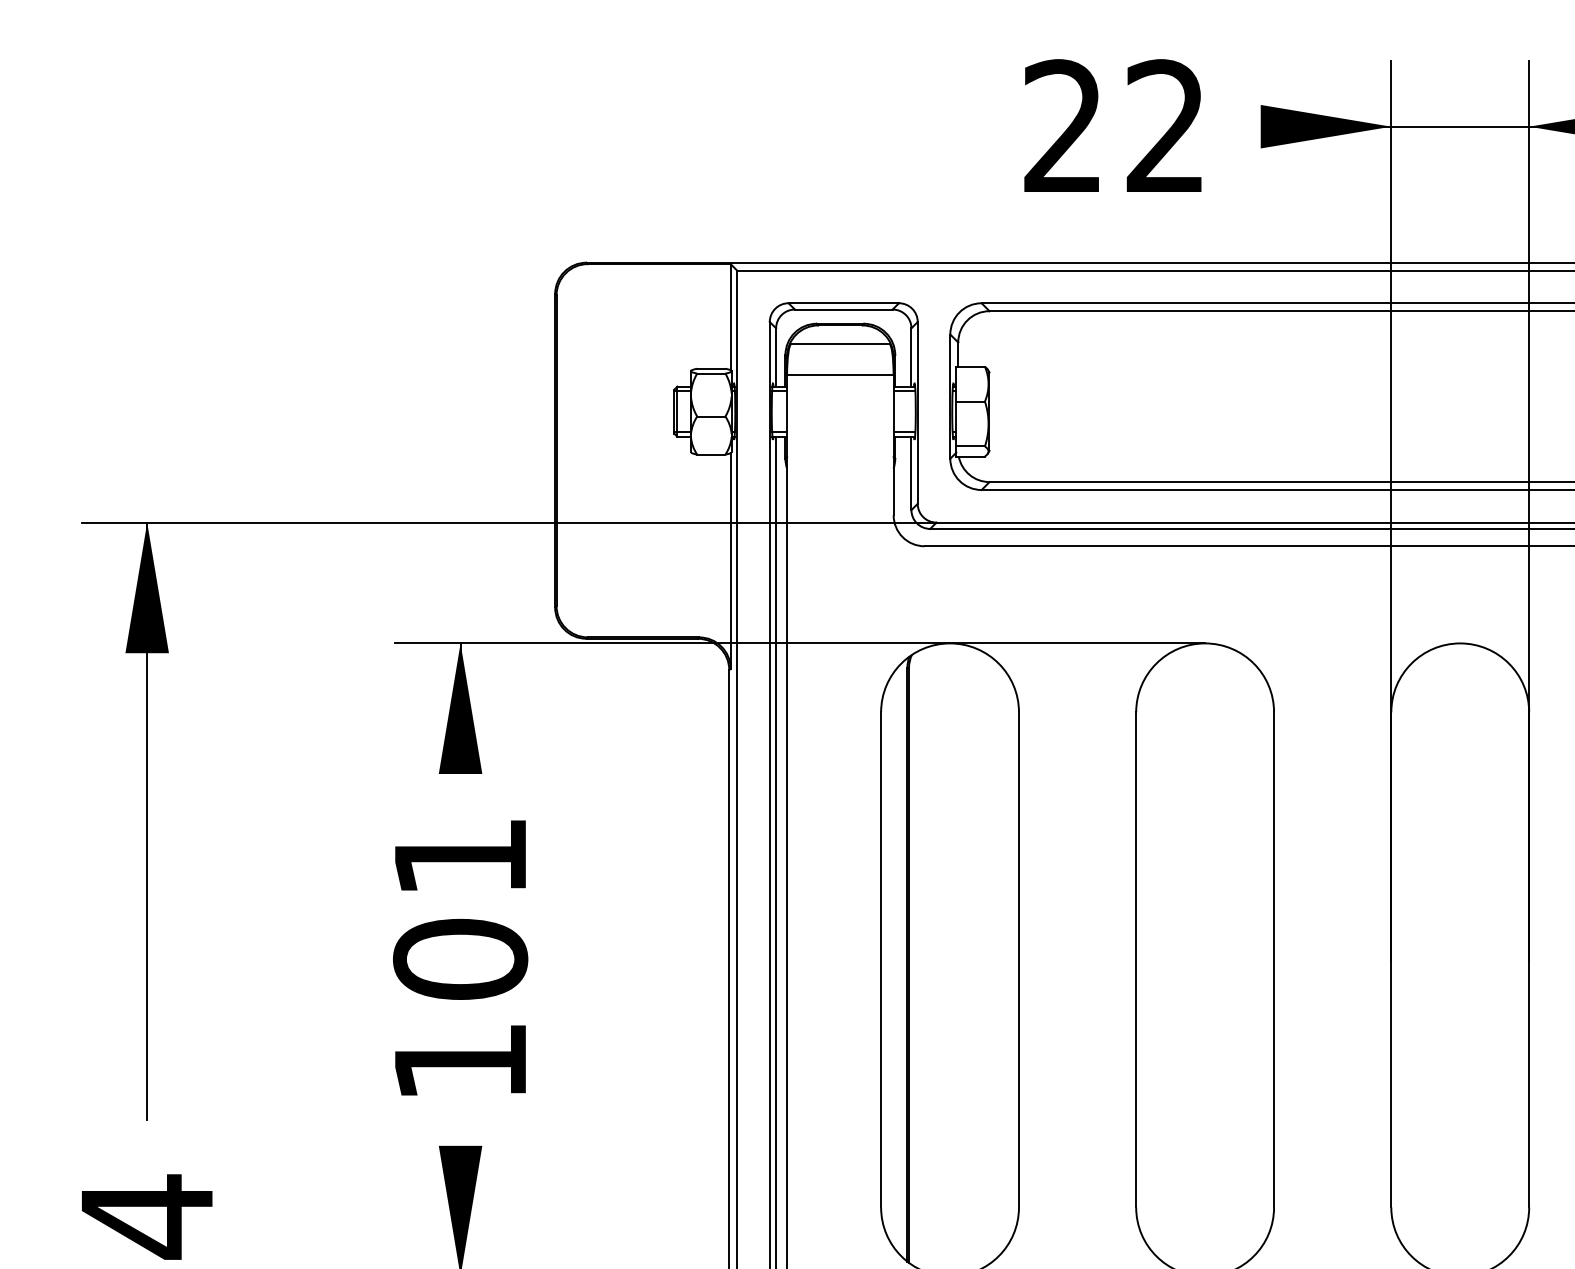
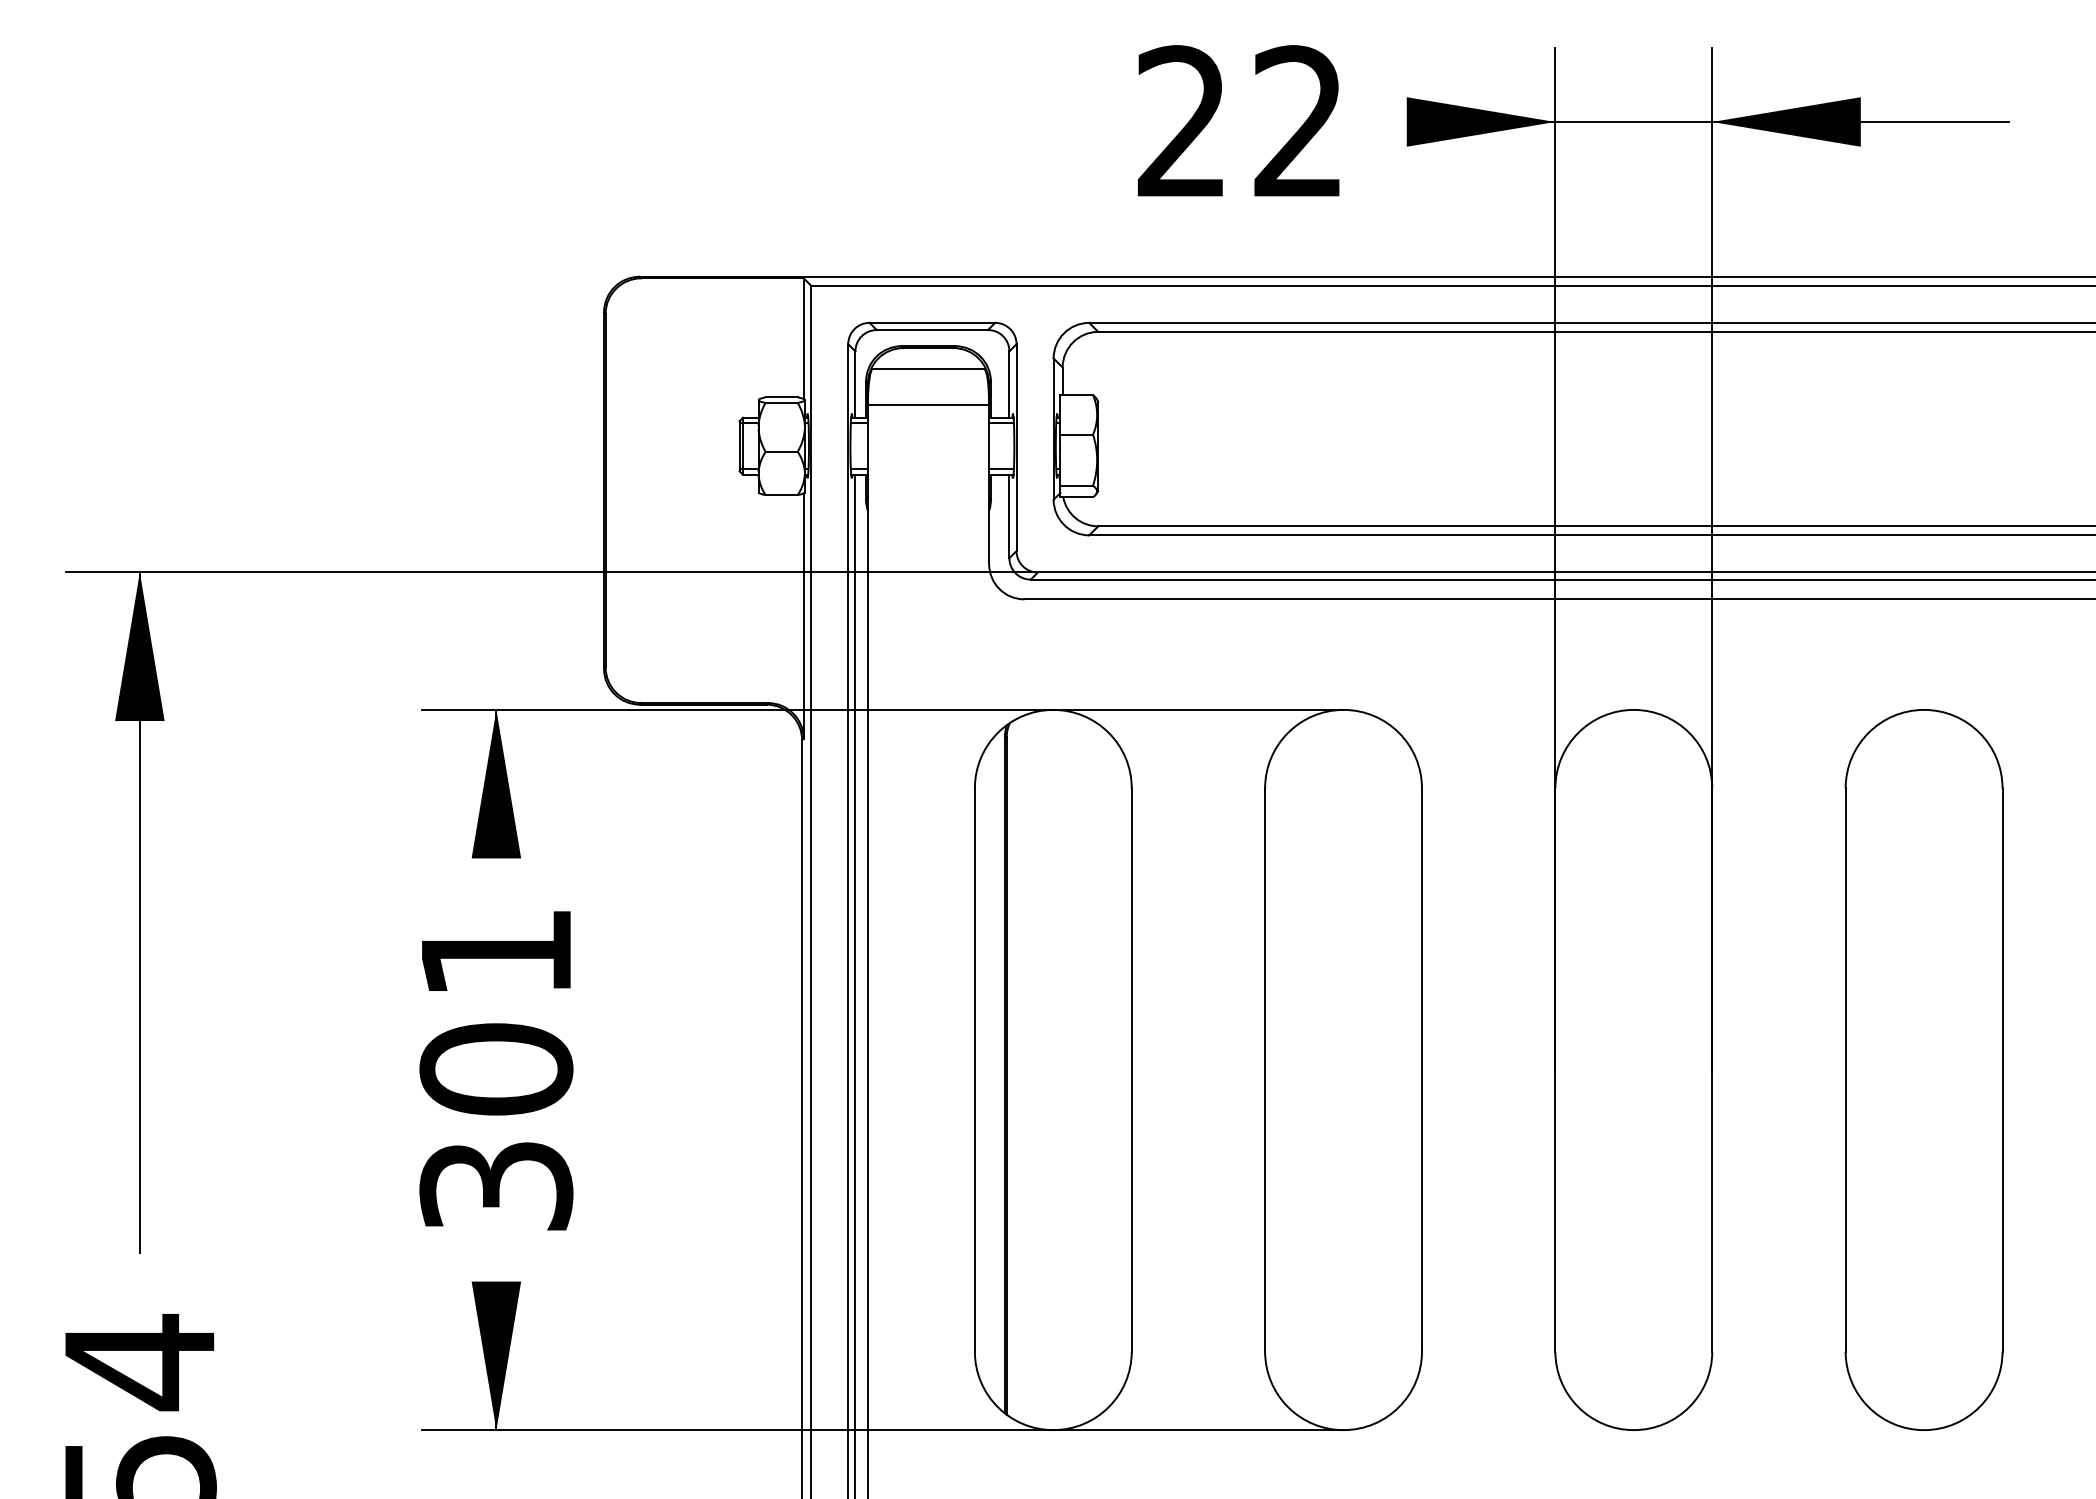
text: (460, 1062) -> (496, 1186), 101 -> 301

